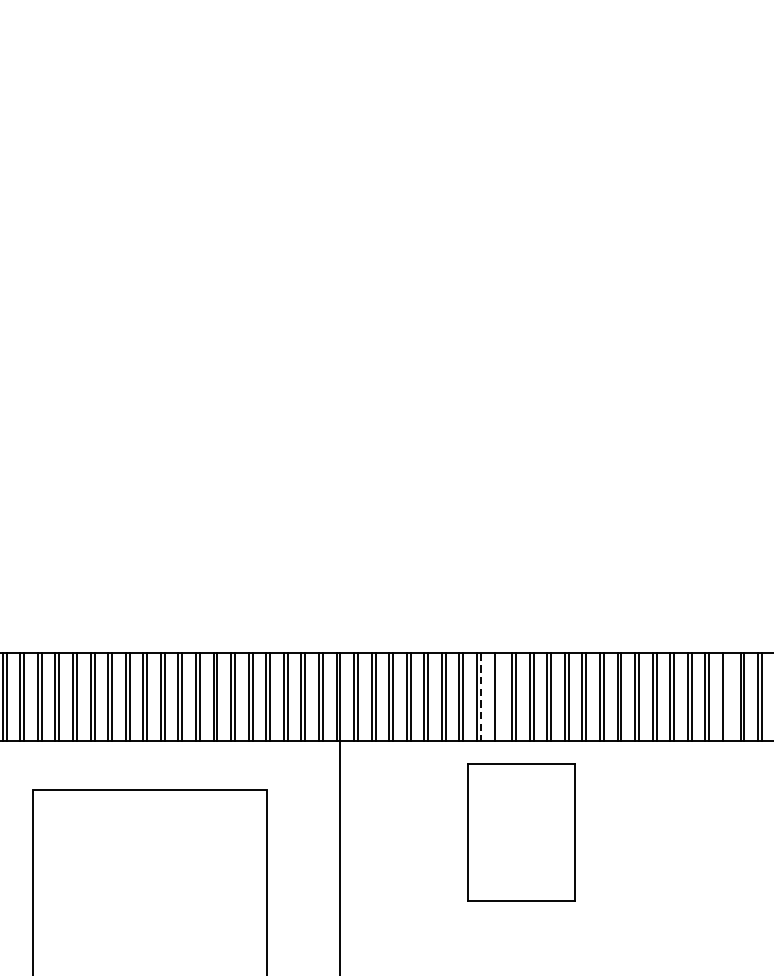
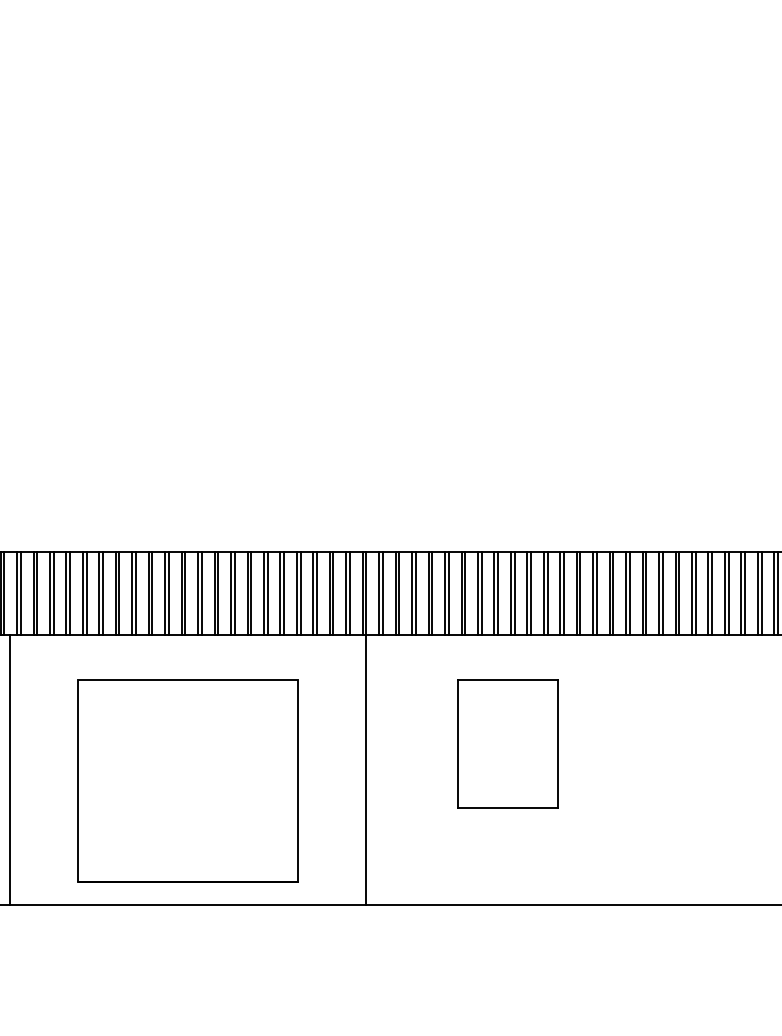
line: (498, 697) -> (514, 593), added
line: (726, 697) -> (728, 593), added
line: (481, 698) -> (498, 594), dashed -> solid
part: (520, 831) -> (507, 743), moved

